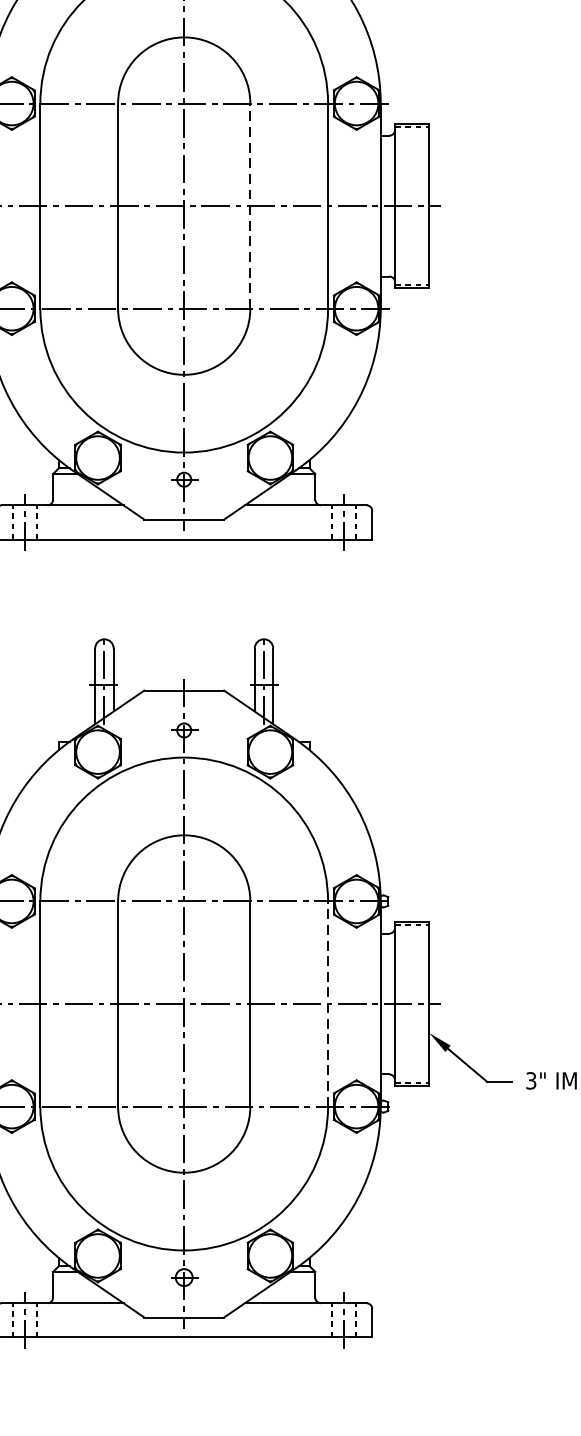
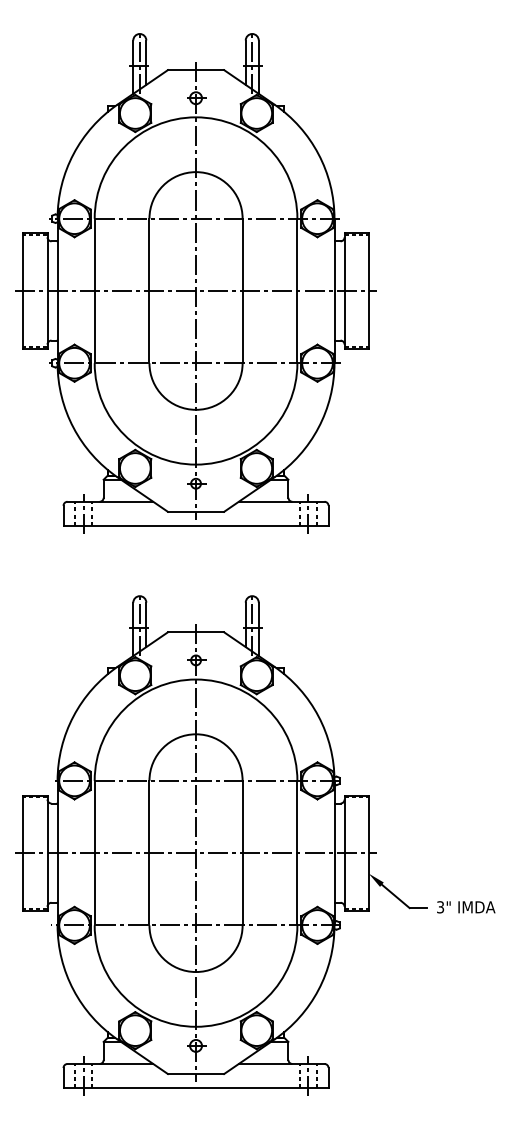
line: (250, 205) -> (242, 290), dashed -> solid
line: (328, 1003) -> (297, 852), dashed -> solid

